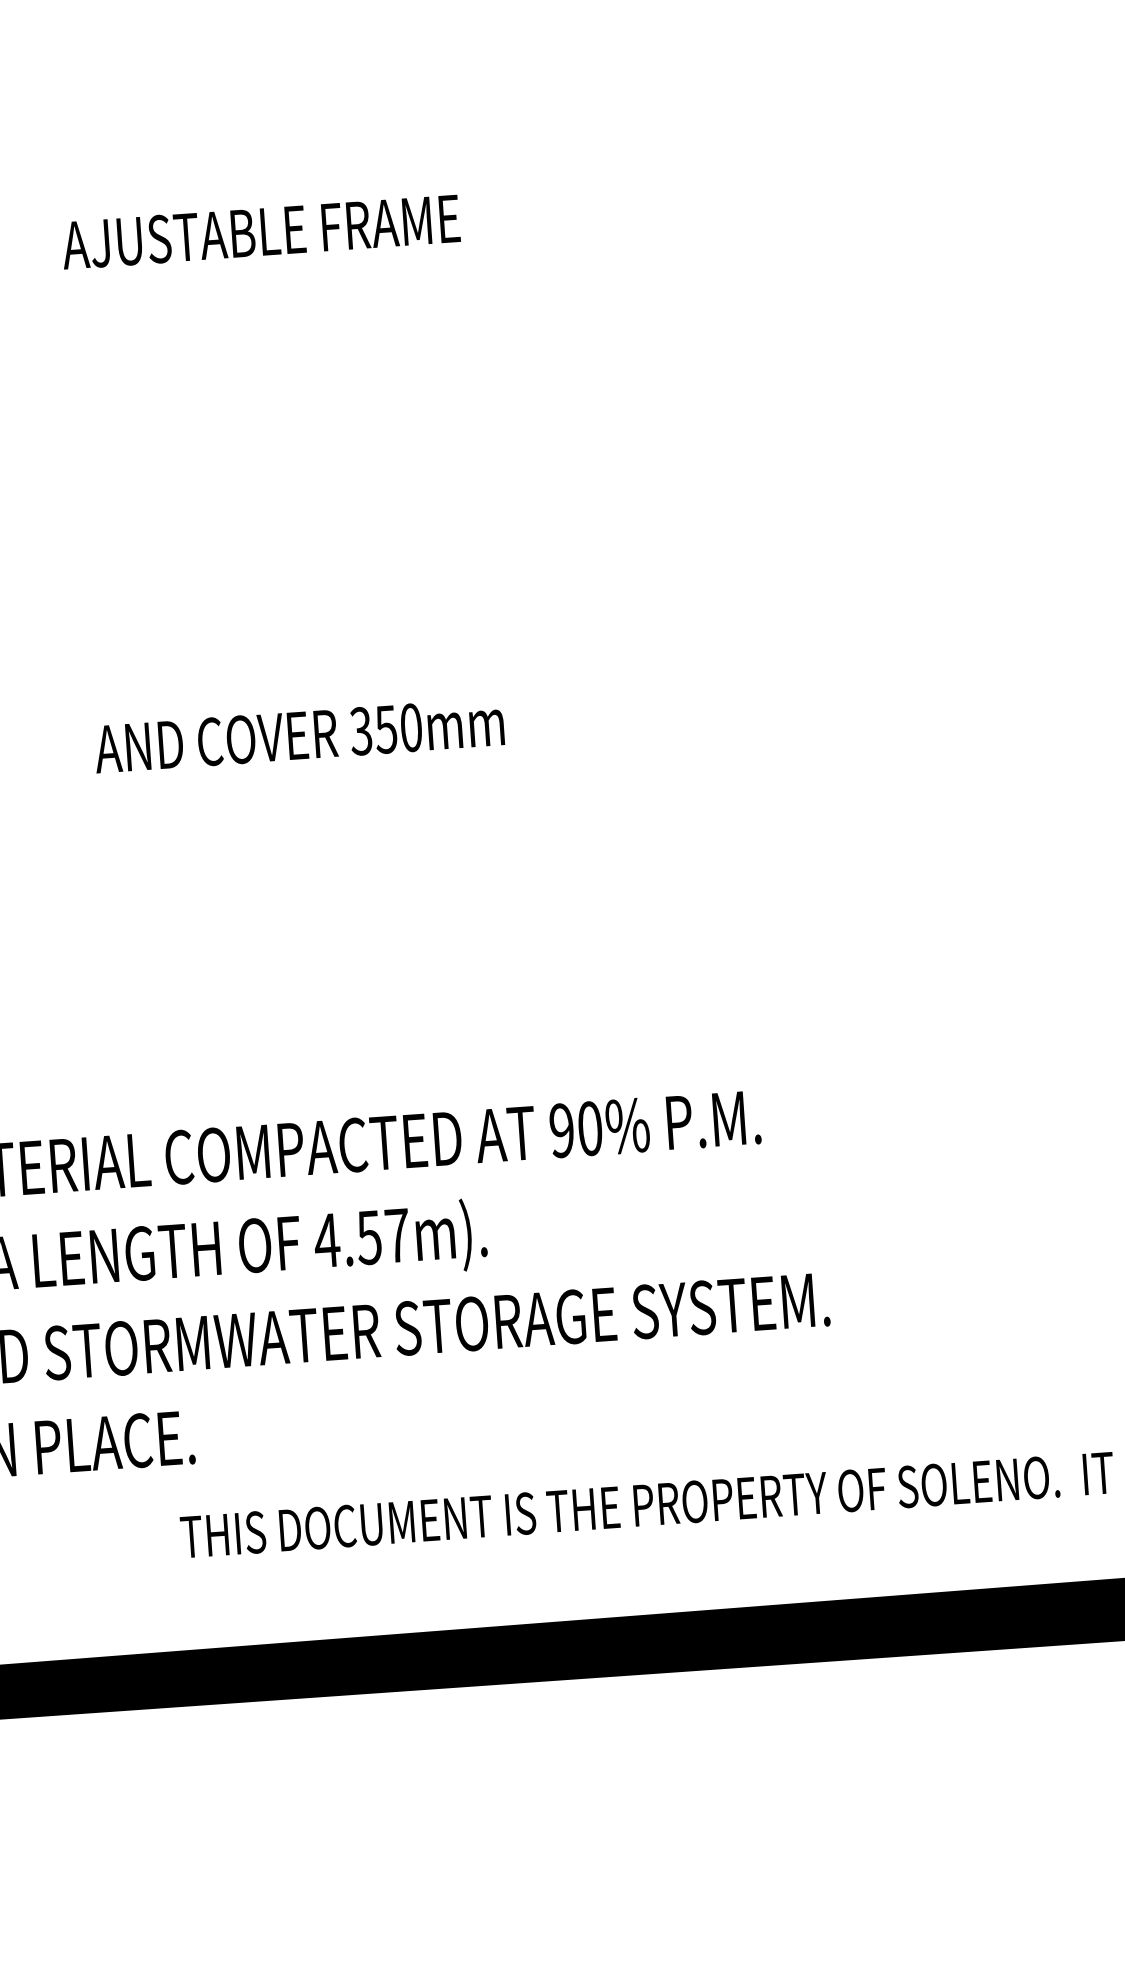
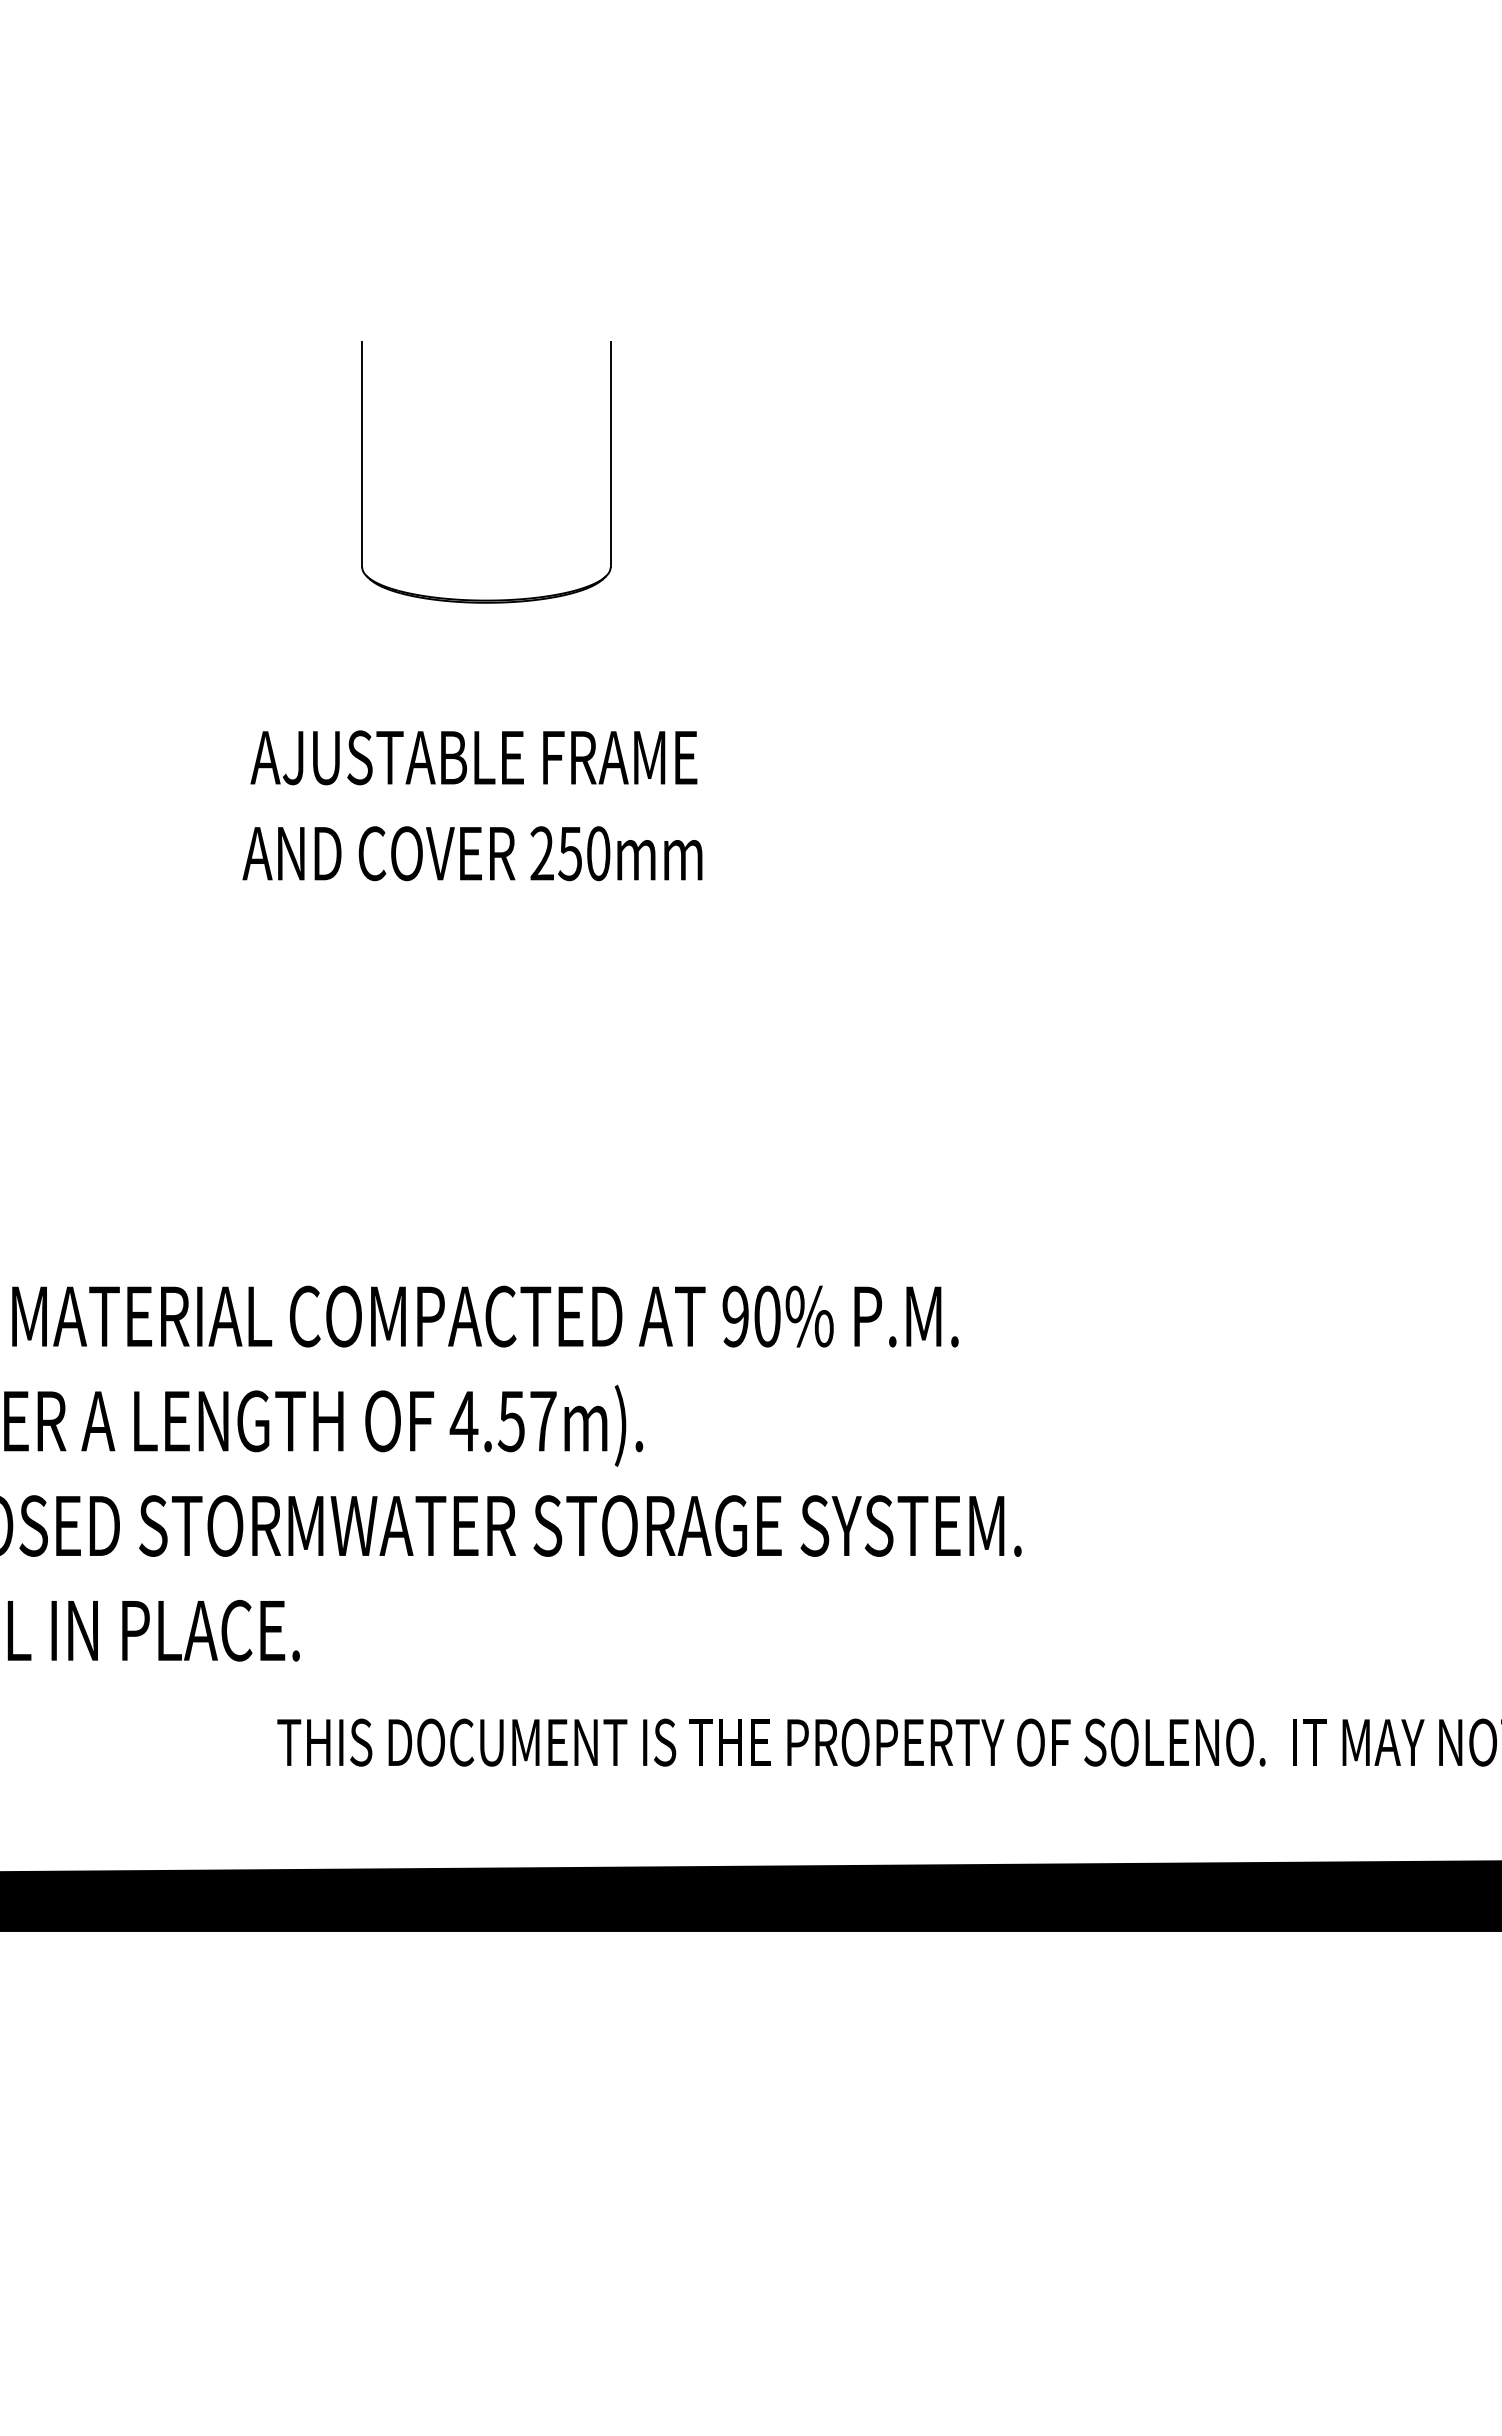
text: (260, 231) -> (473, 757), moved
part: (177, 403) -> (362, 472), added
text: (360, 731) -> (541, 853), 350mm -> 250mm

